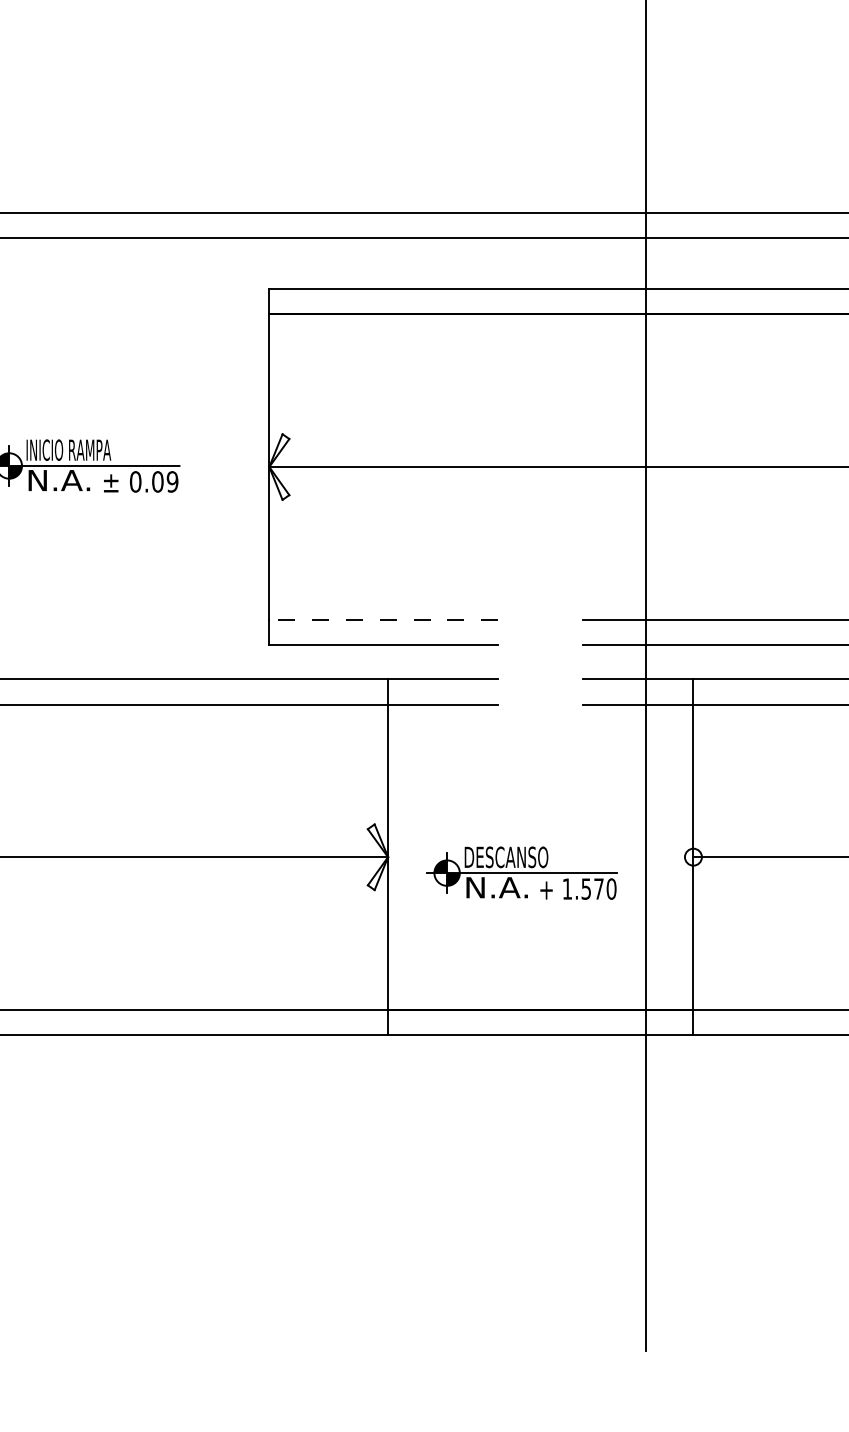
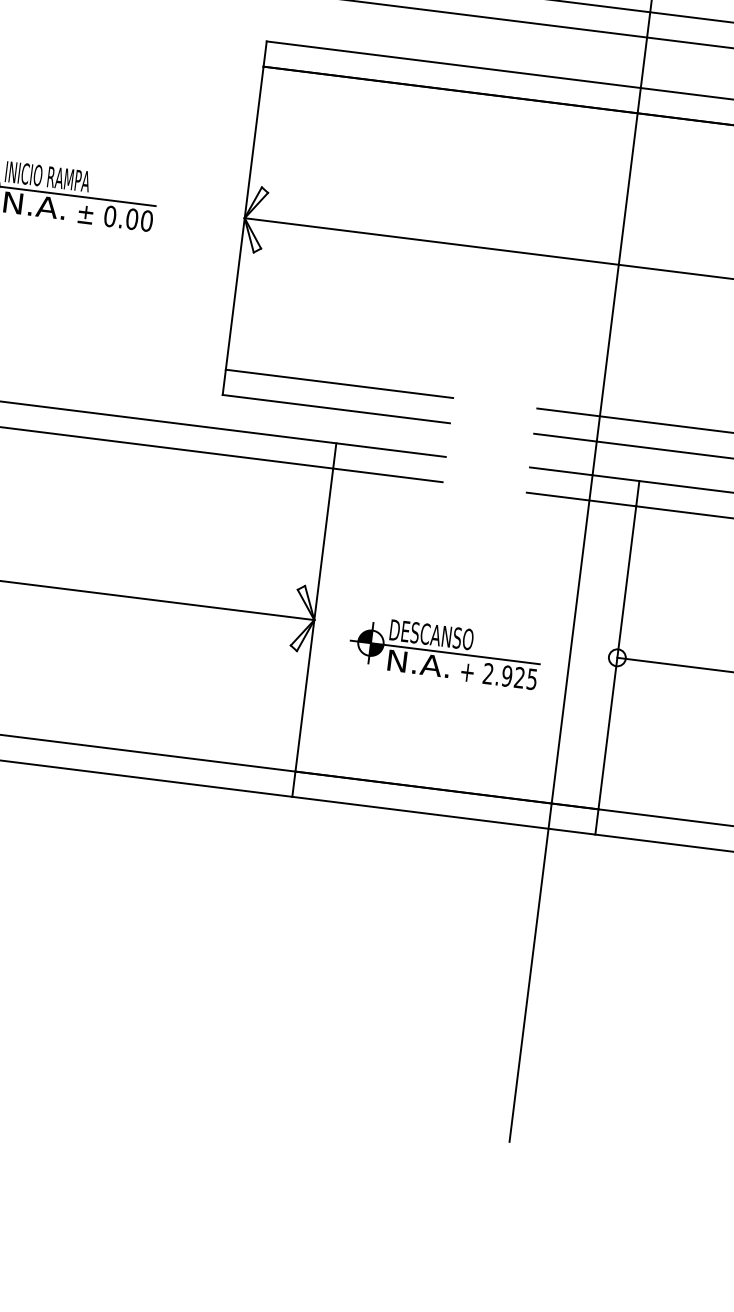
text: (172, 481) -> (146, 220), 0.09 -> 0.00
line: (383, 619) -> (339, 383), dashed -> solid
text: (589, 888) -> (510, 676), 1.570 -> 2.925

